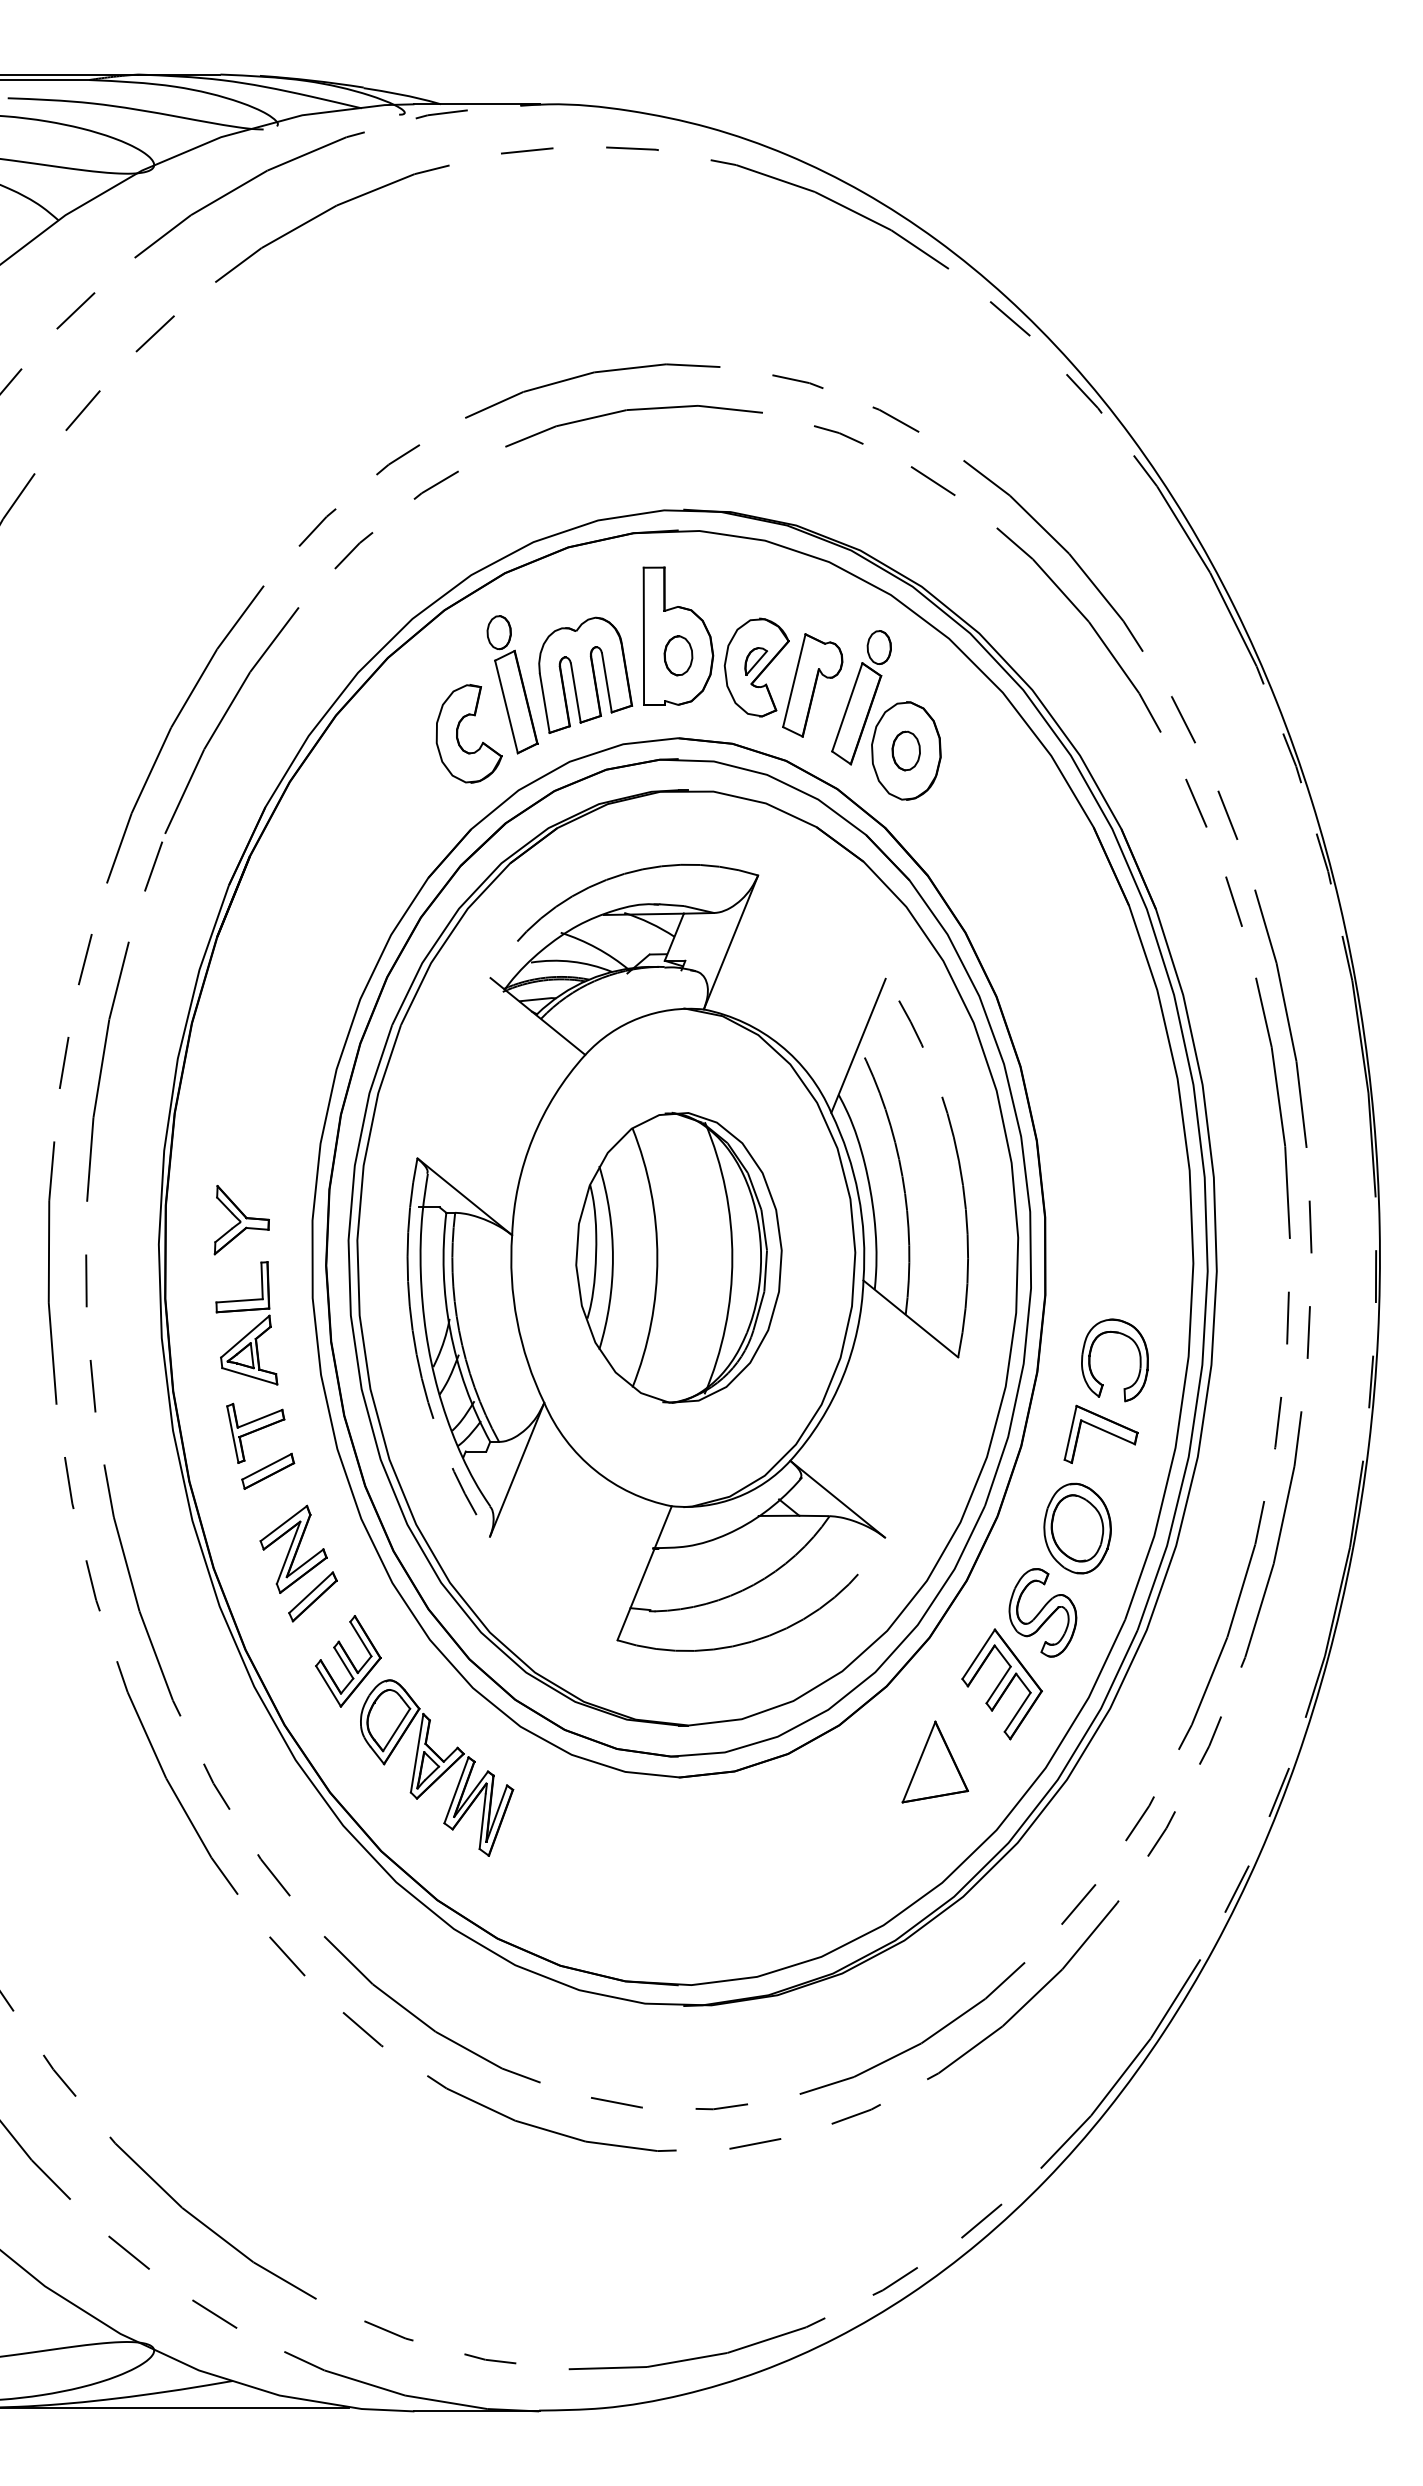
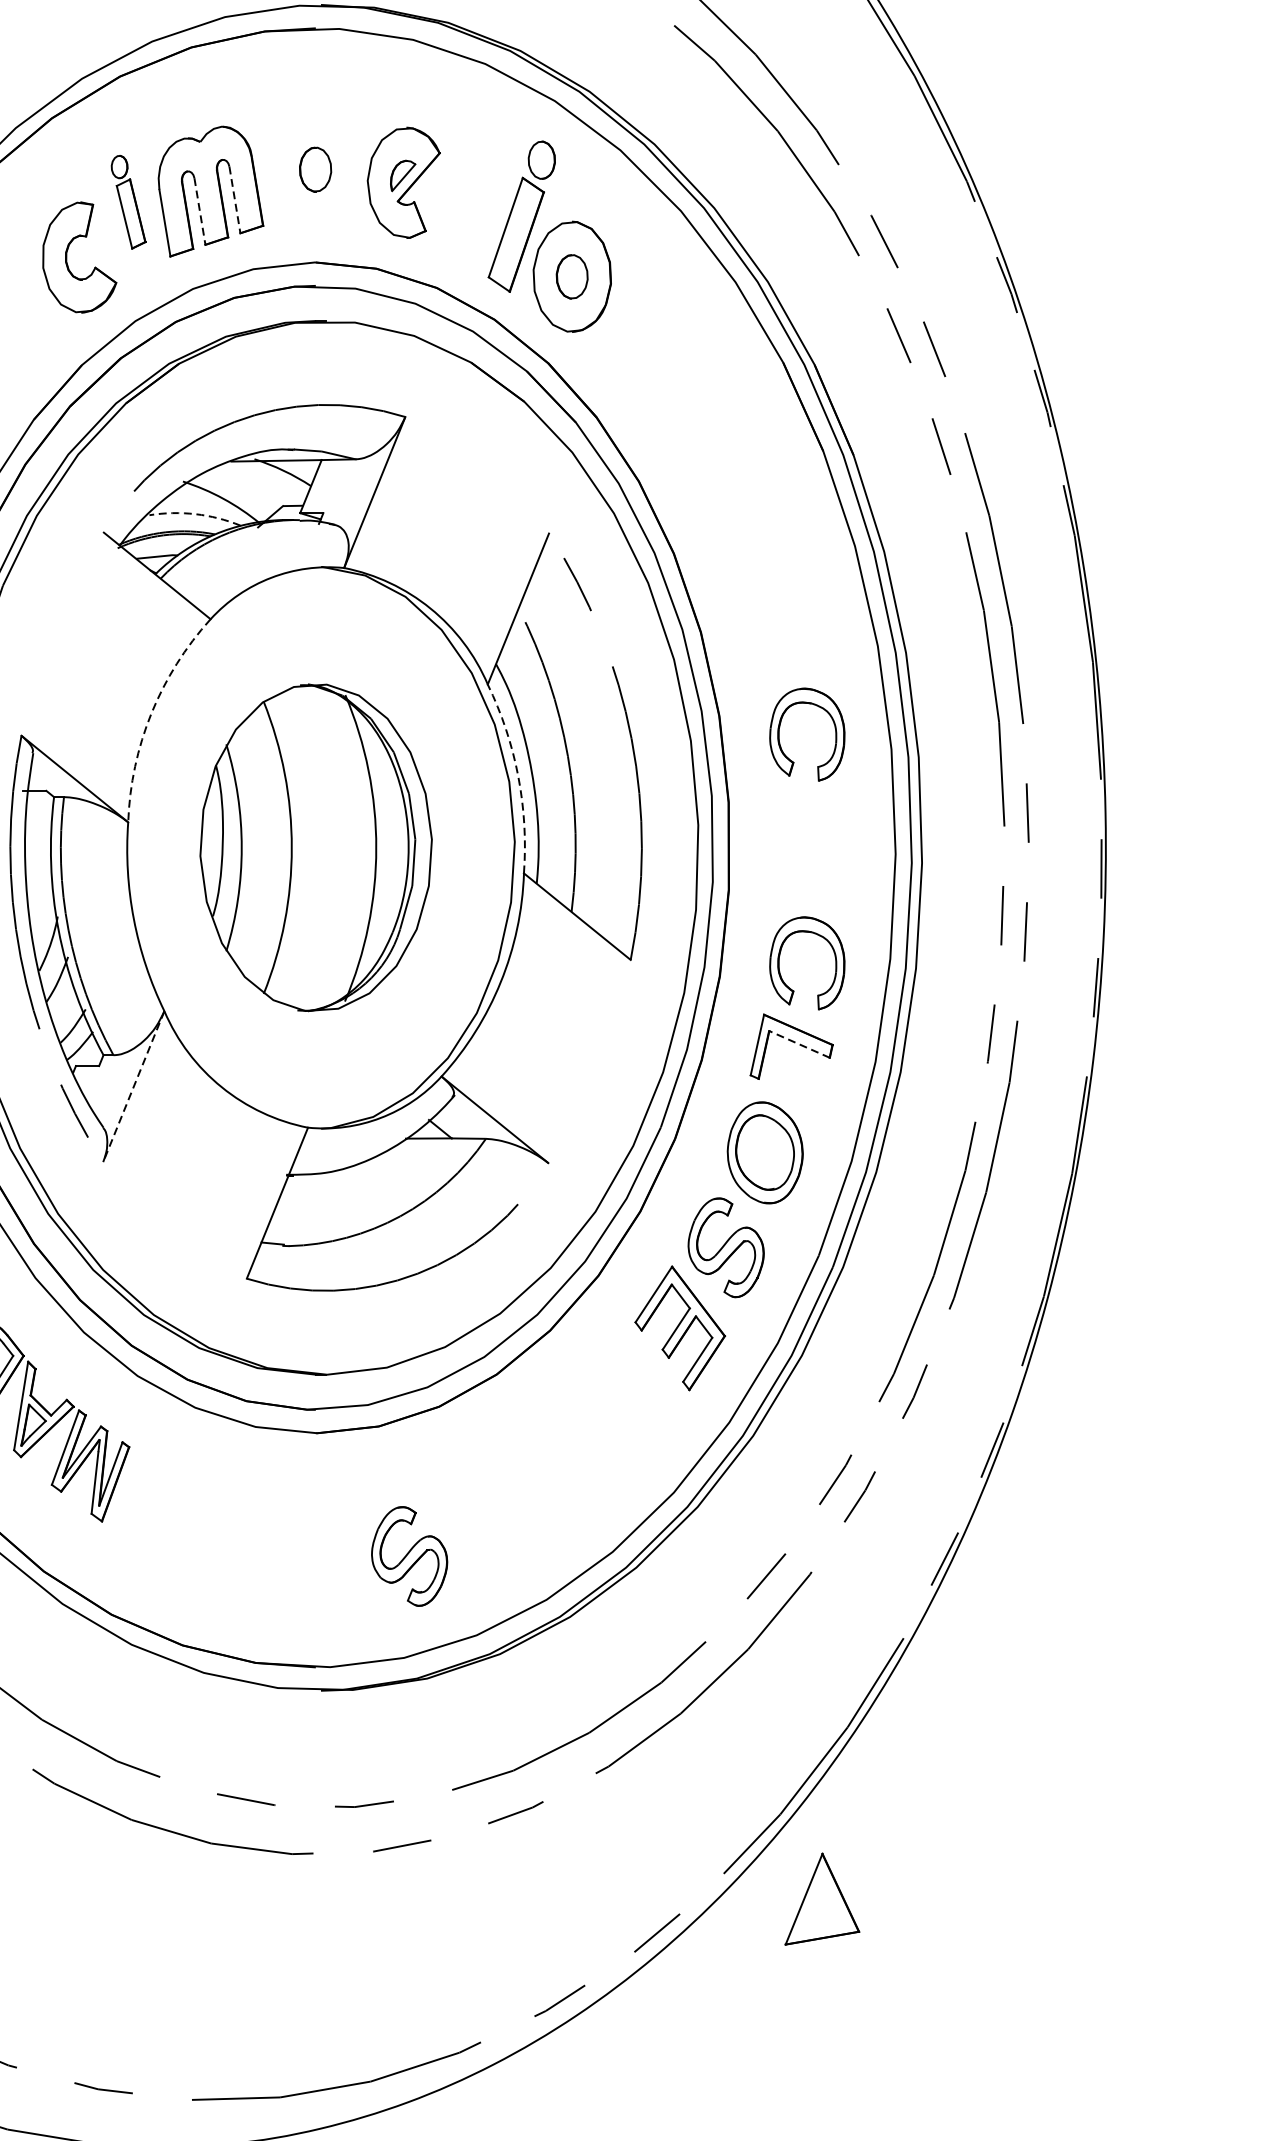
part: (678, 635) -> (315, 146), removed
line: (606, 682) -> (234, 199), solid -> dashed
part: (512, 684) -> (128, 201), size x0.6
part: (812, 685) -> (466, 203), removed
line: (575, 693) -> (199, 212), solid -> dashed
arc: (572, 961) -> (196, 513), solid -> dashed
arc: (532, 1138) -> (151, 713), solid -> dashed
part: (1090, 1157) -> (779, 734), added
arc: (858, 1194) -> (518, 776), solid -> dashed
line: (1107, 1432) -> (798, 1044), solid -> dashed
line: (516, 1470) -> (133, 1087), solid -> dashed
part: (935, 1761) -> (822, 1898), moved
part: (761, 1886) -> (409, 1556), added

